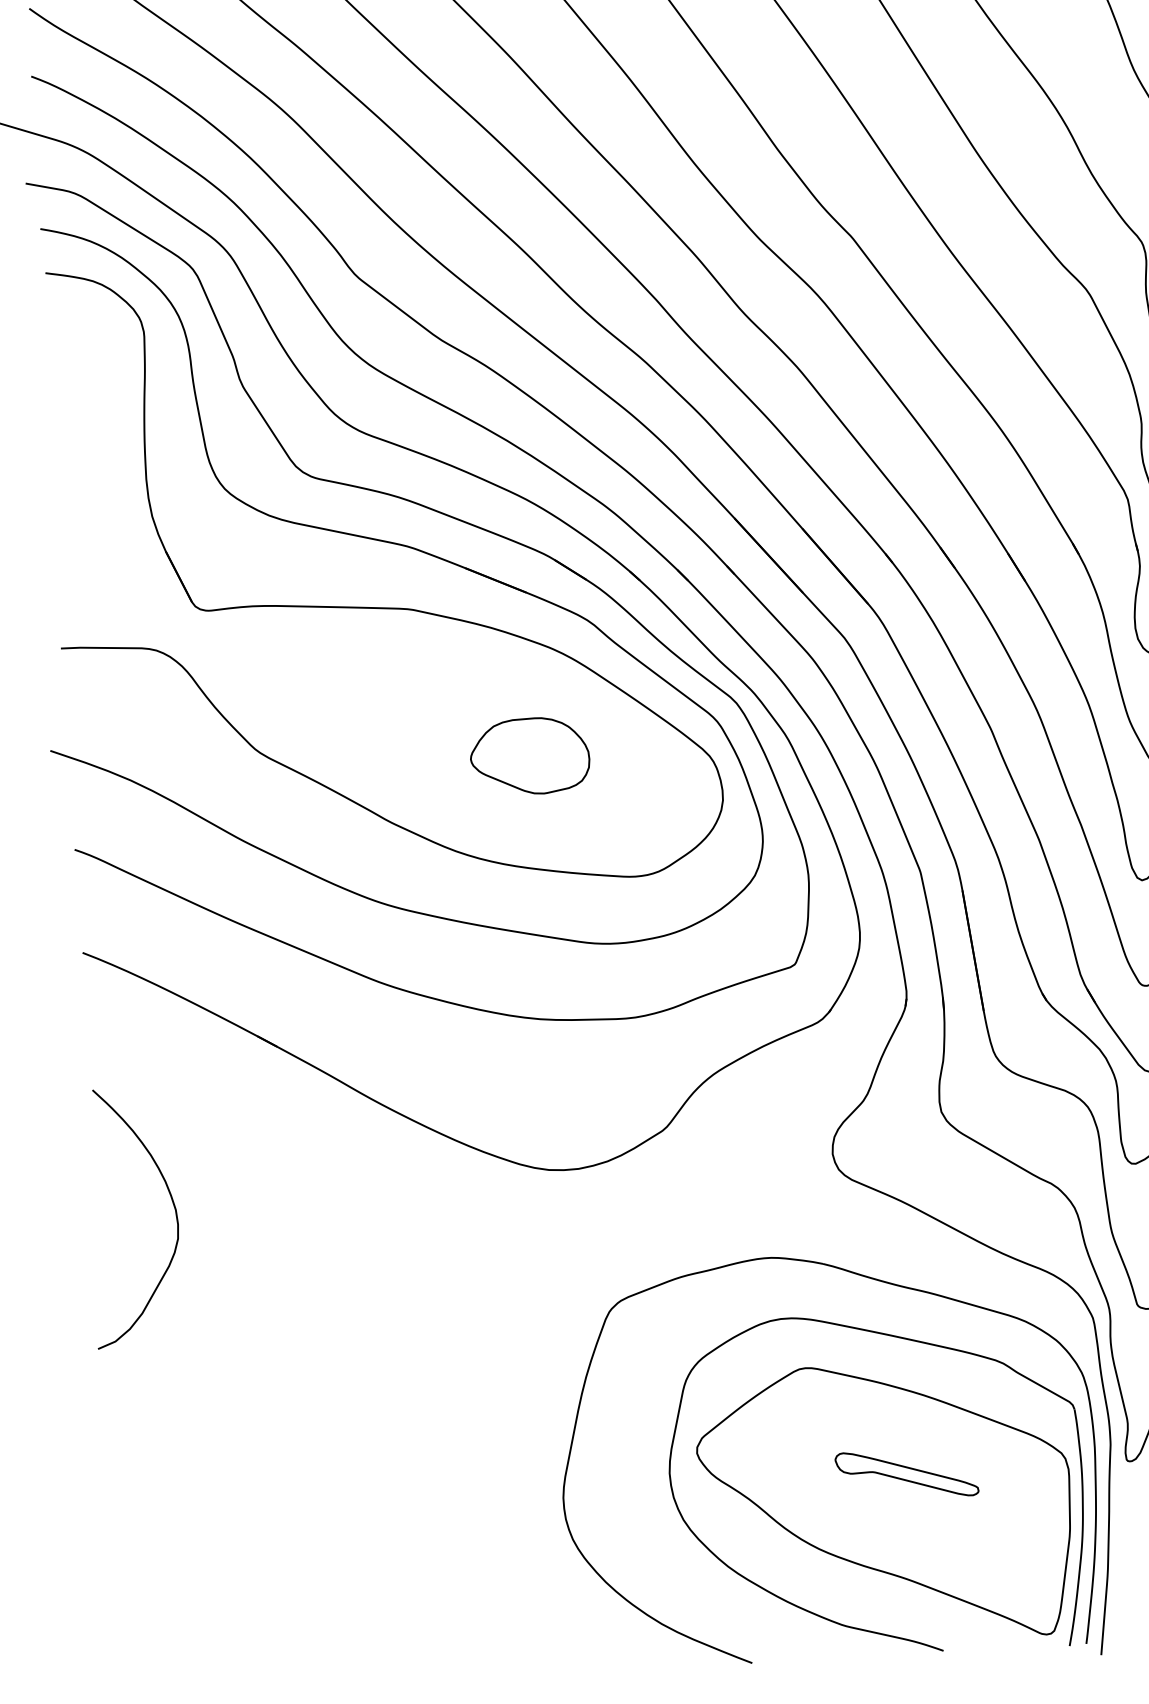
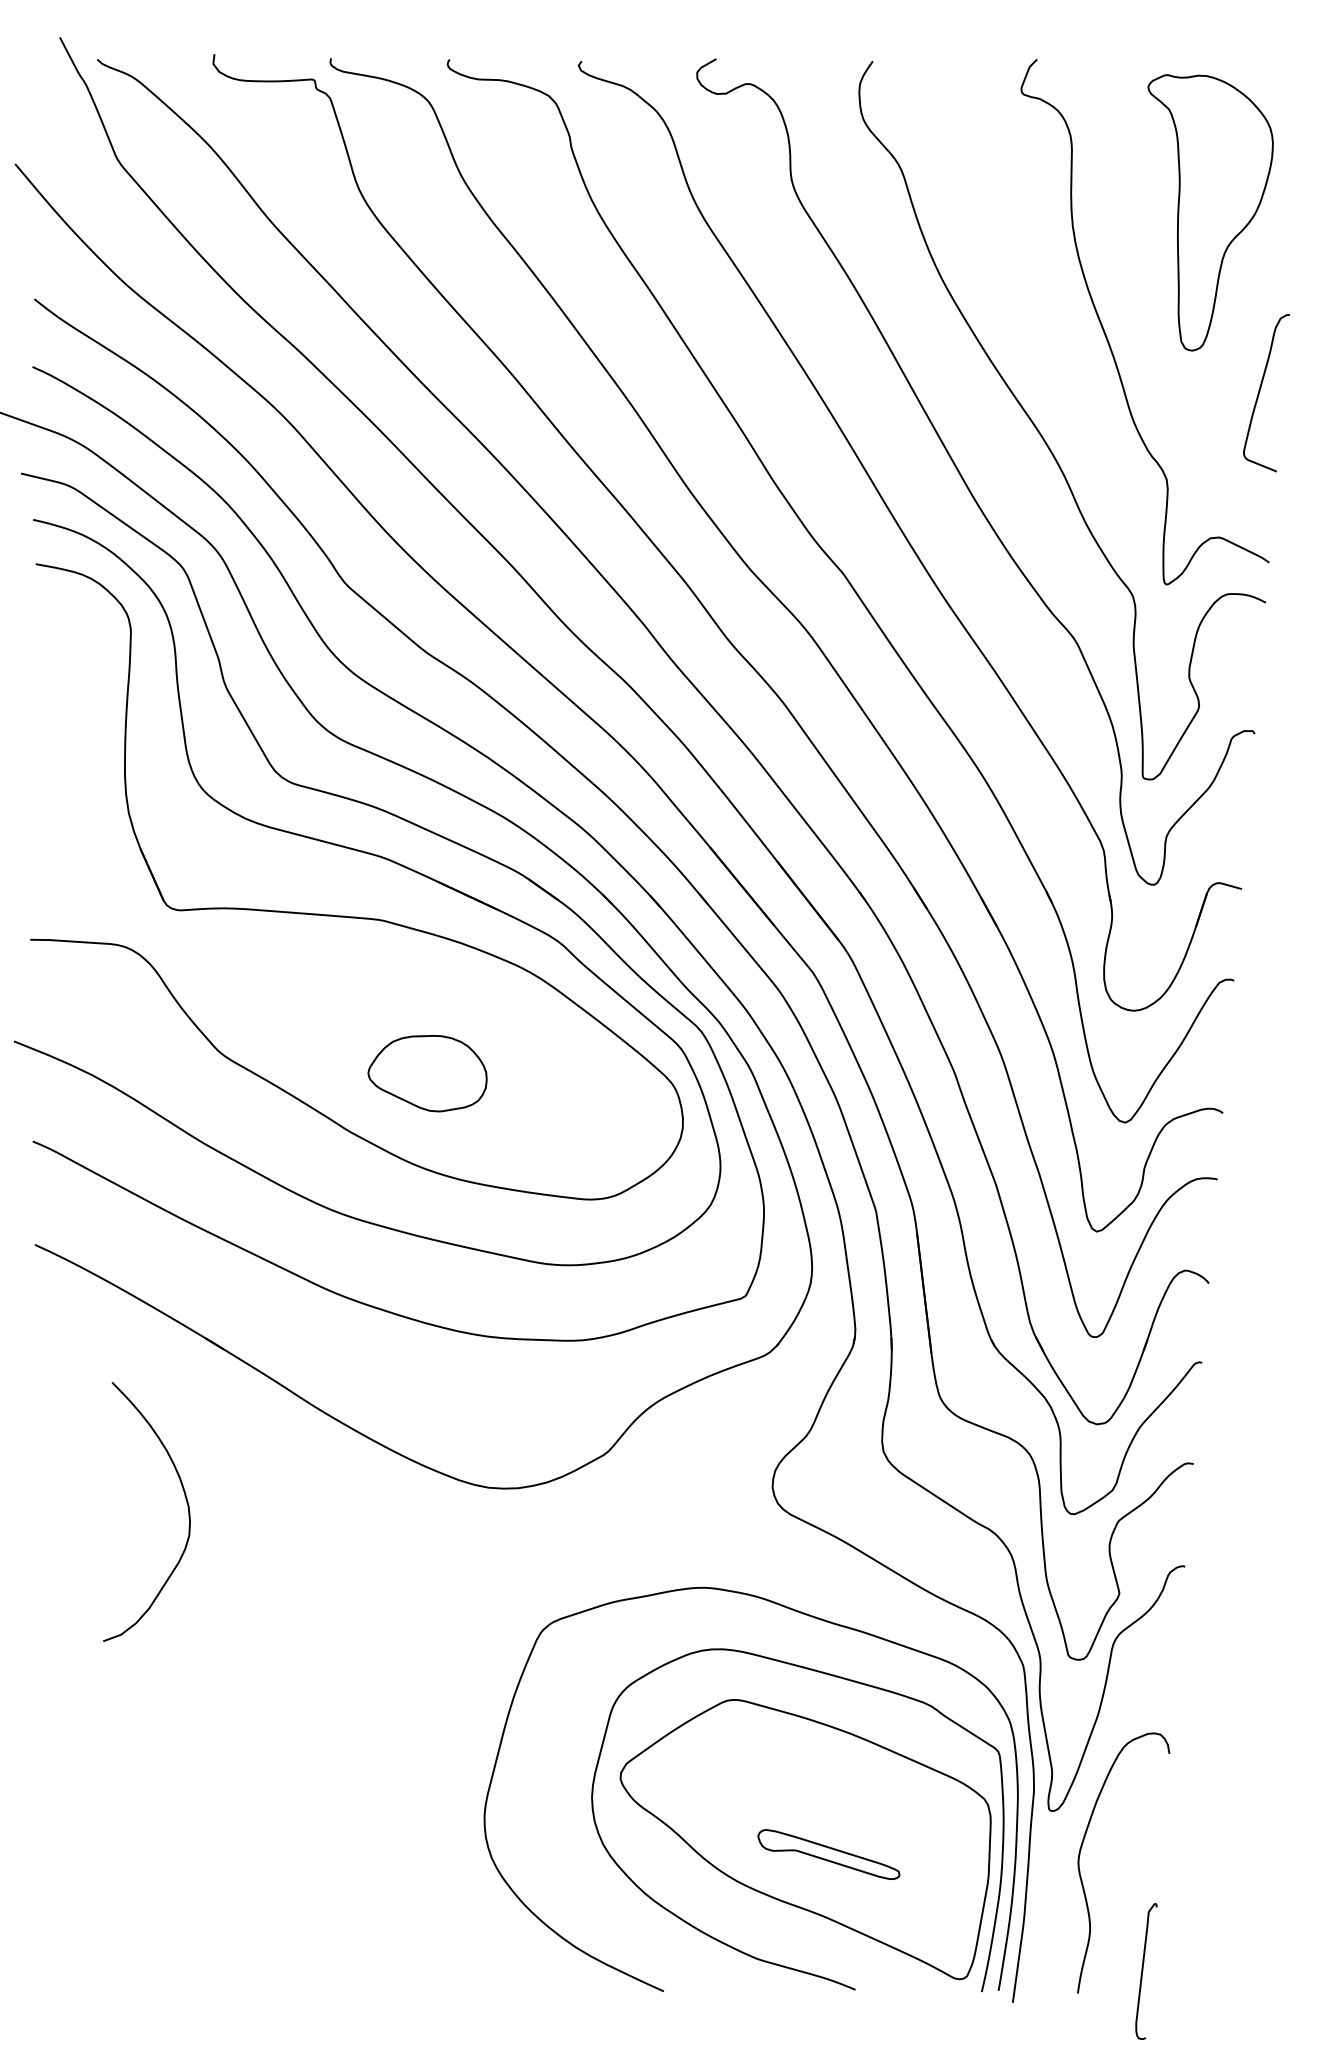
part: (529, 756) -> (427, 1073), moved
curve: (173, 1206) -> (186, 1503), moved
part: (906, 1474) -> (828, 1854), moved

